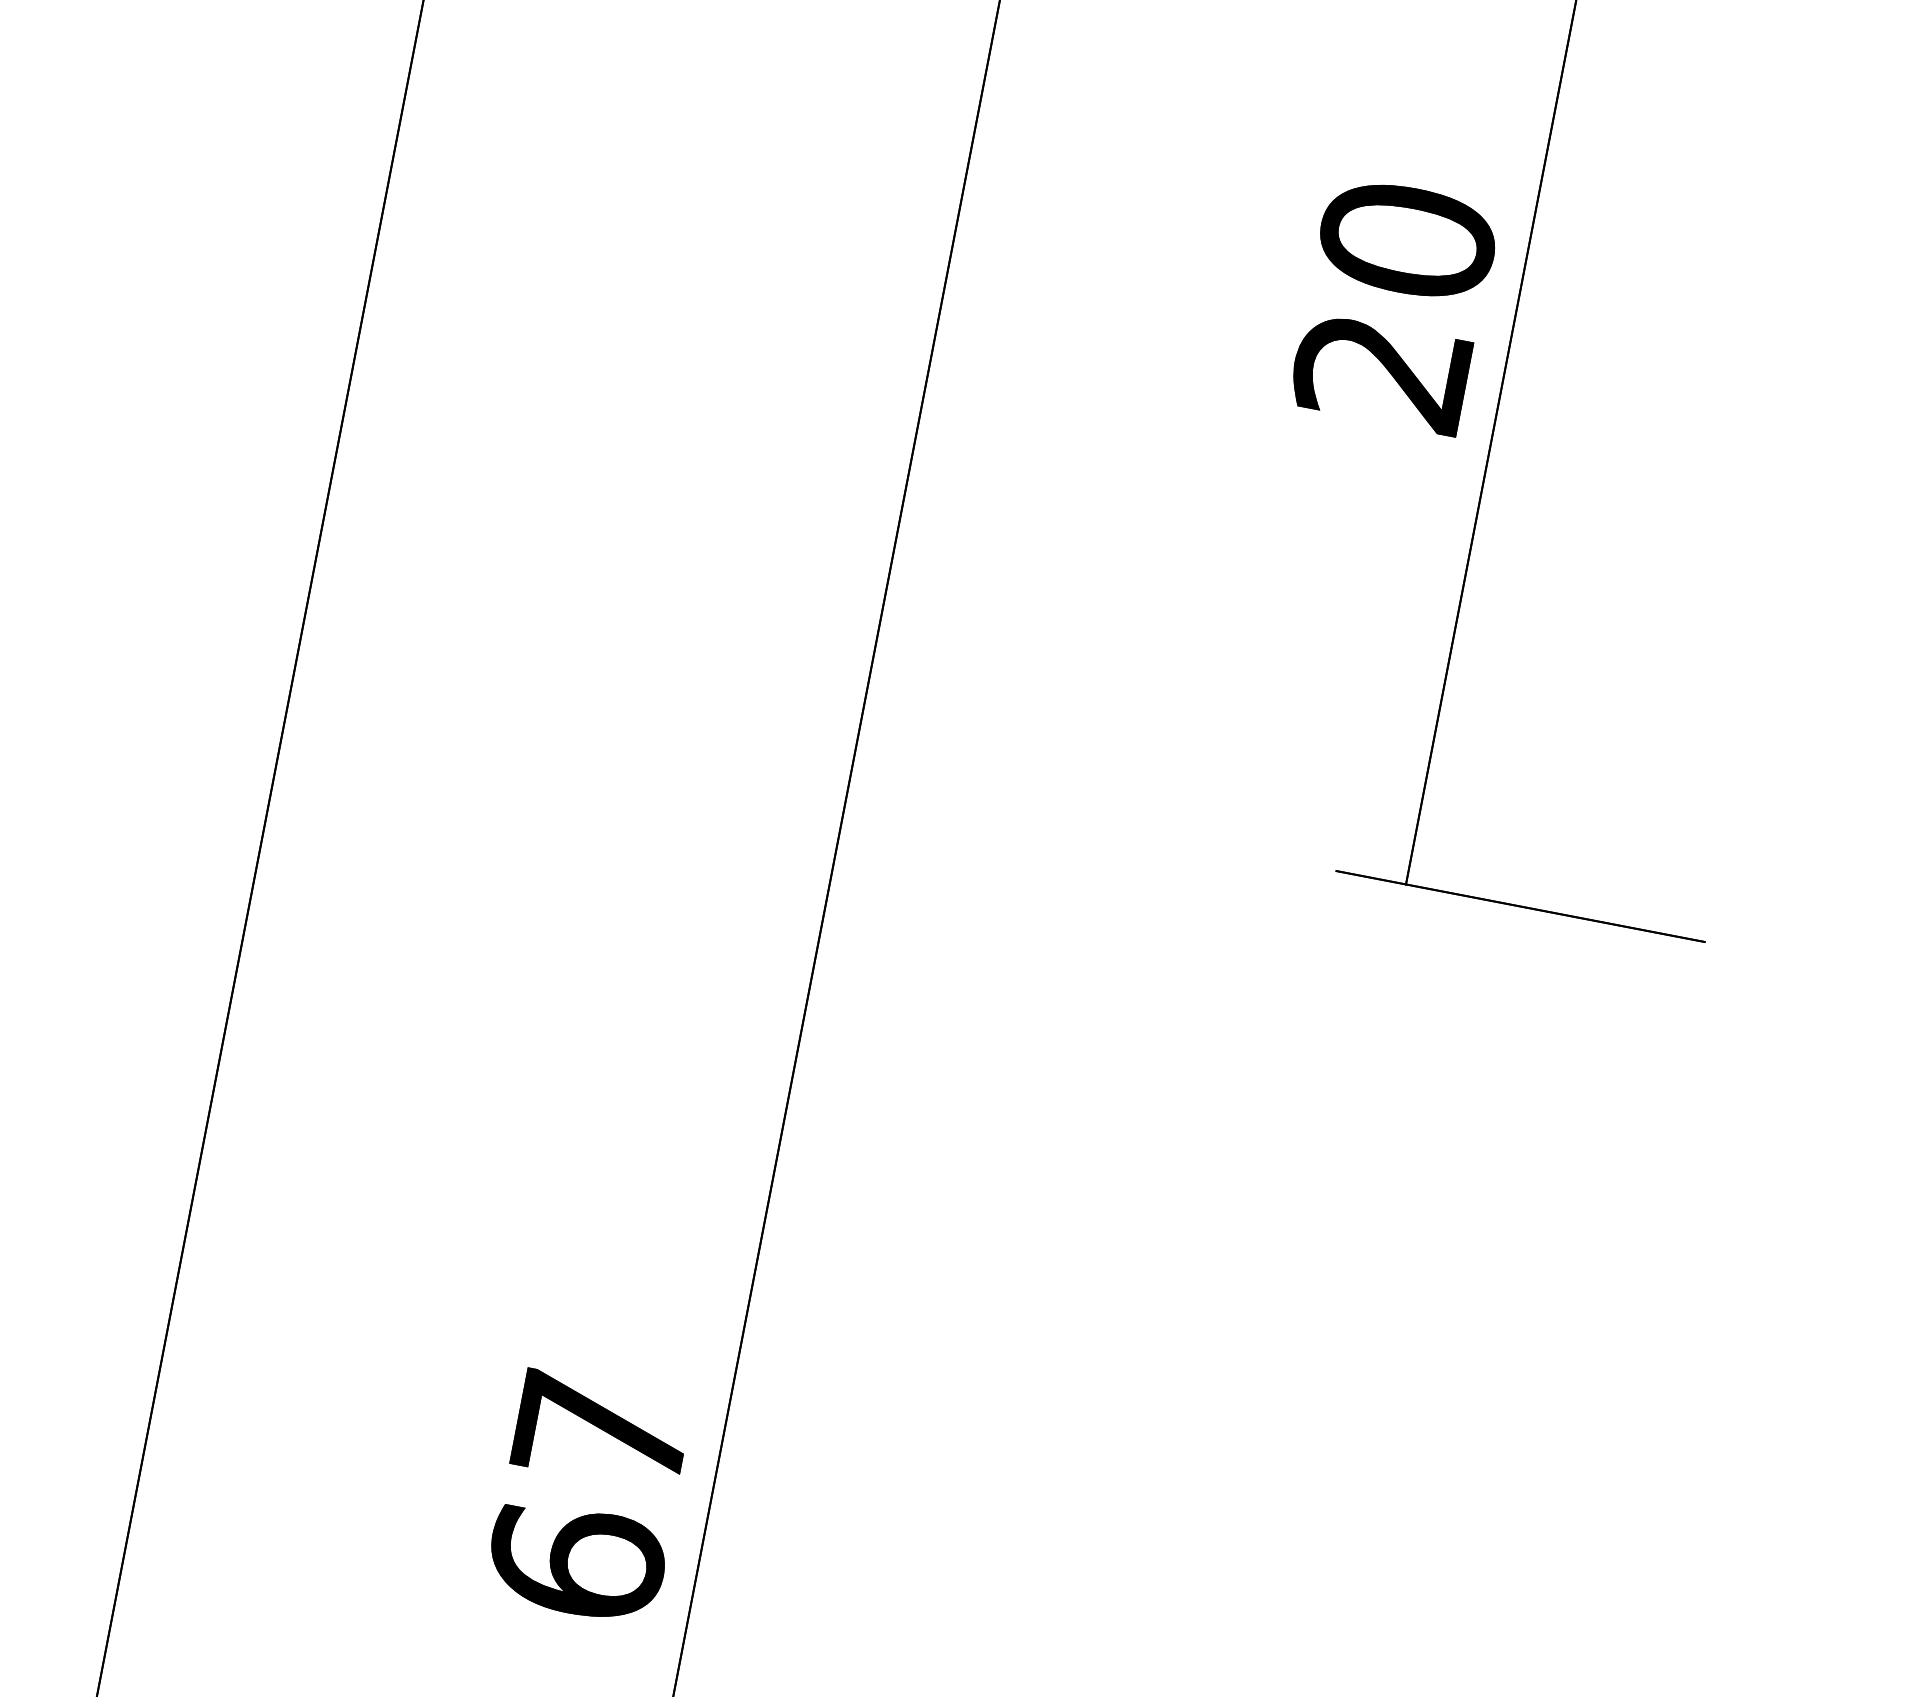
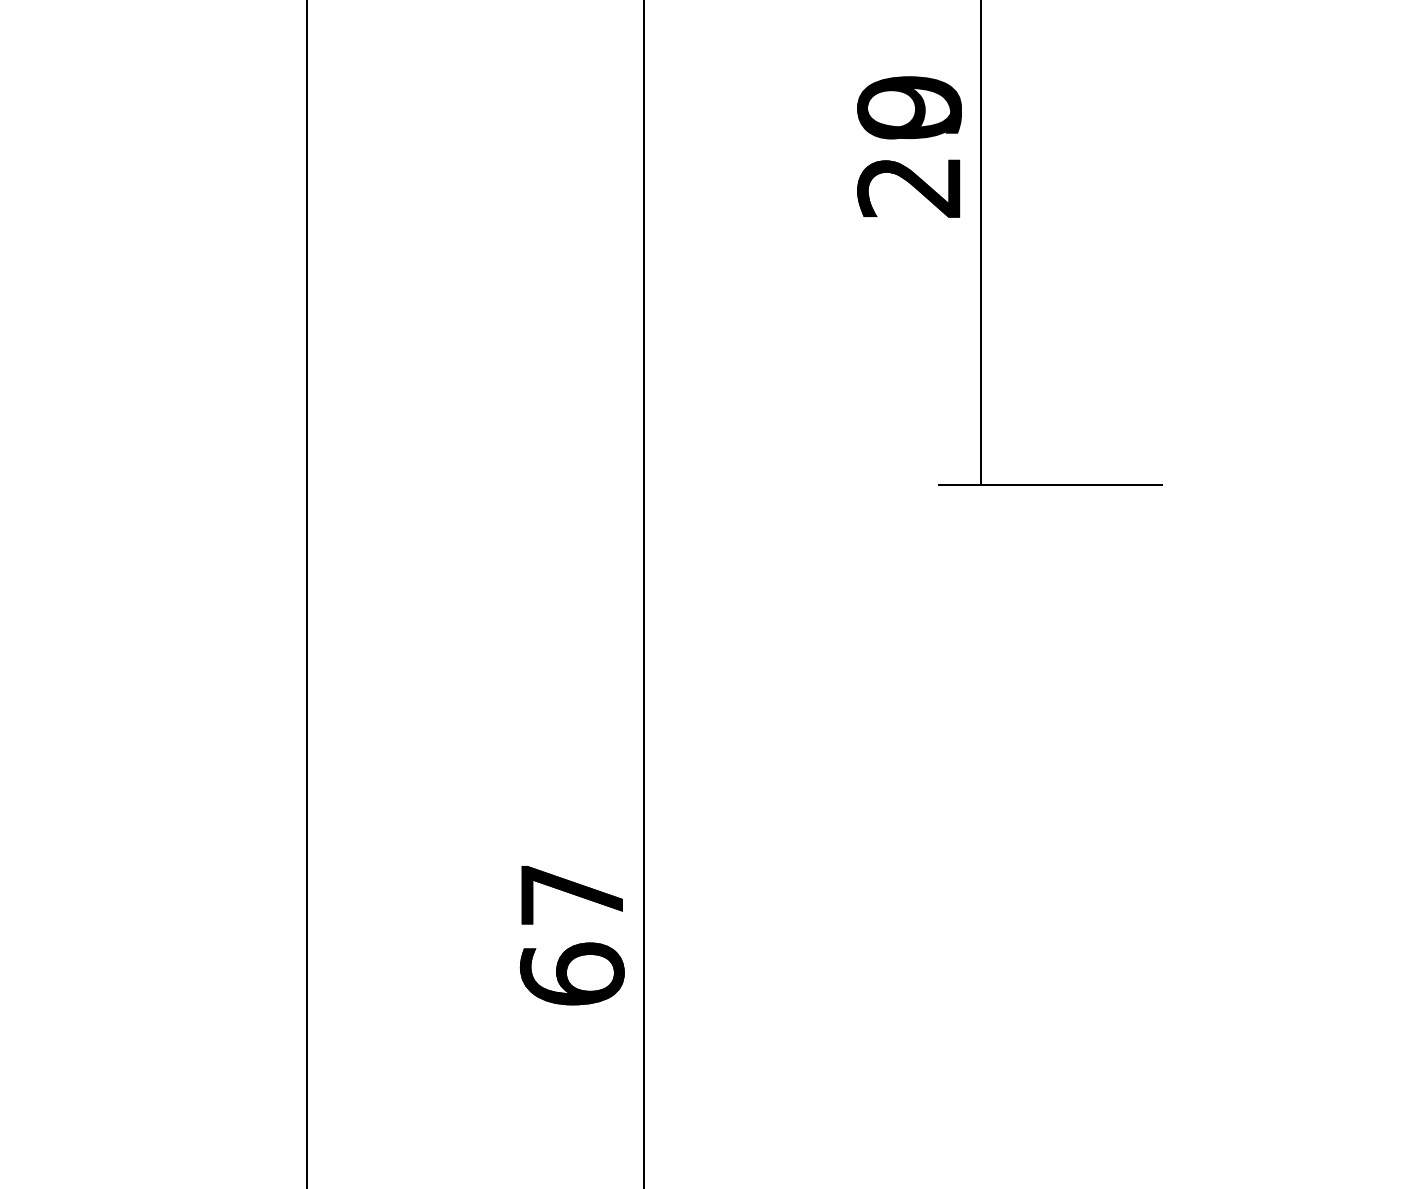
text: (1407, 240) -> (909, 107), 20 -> 29

